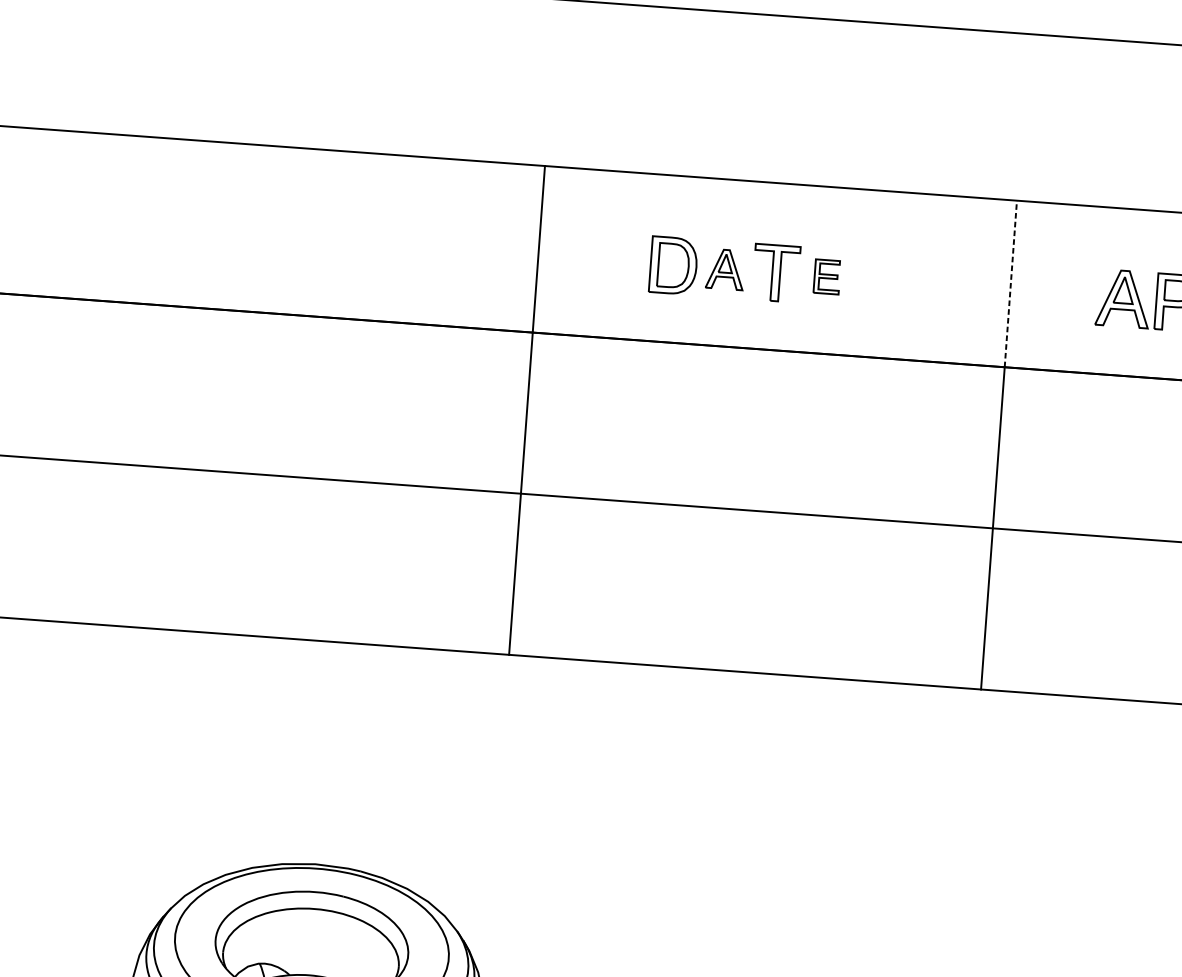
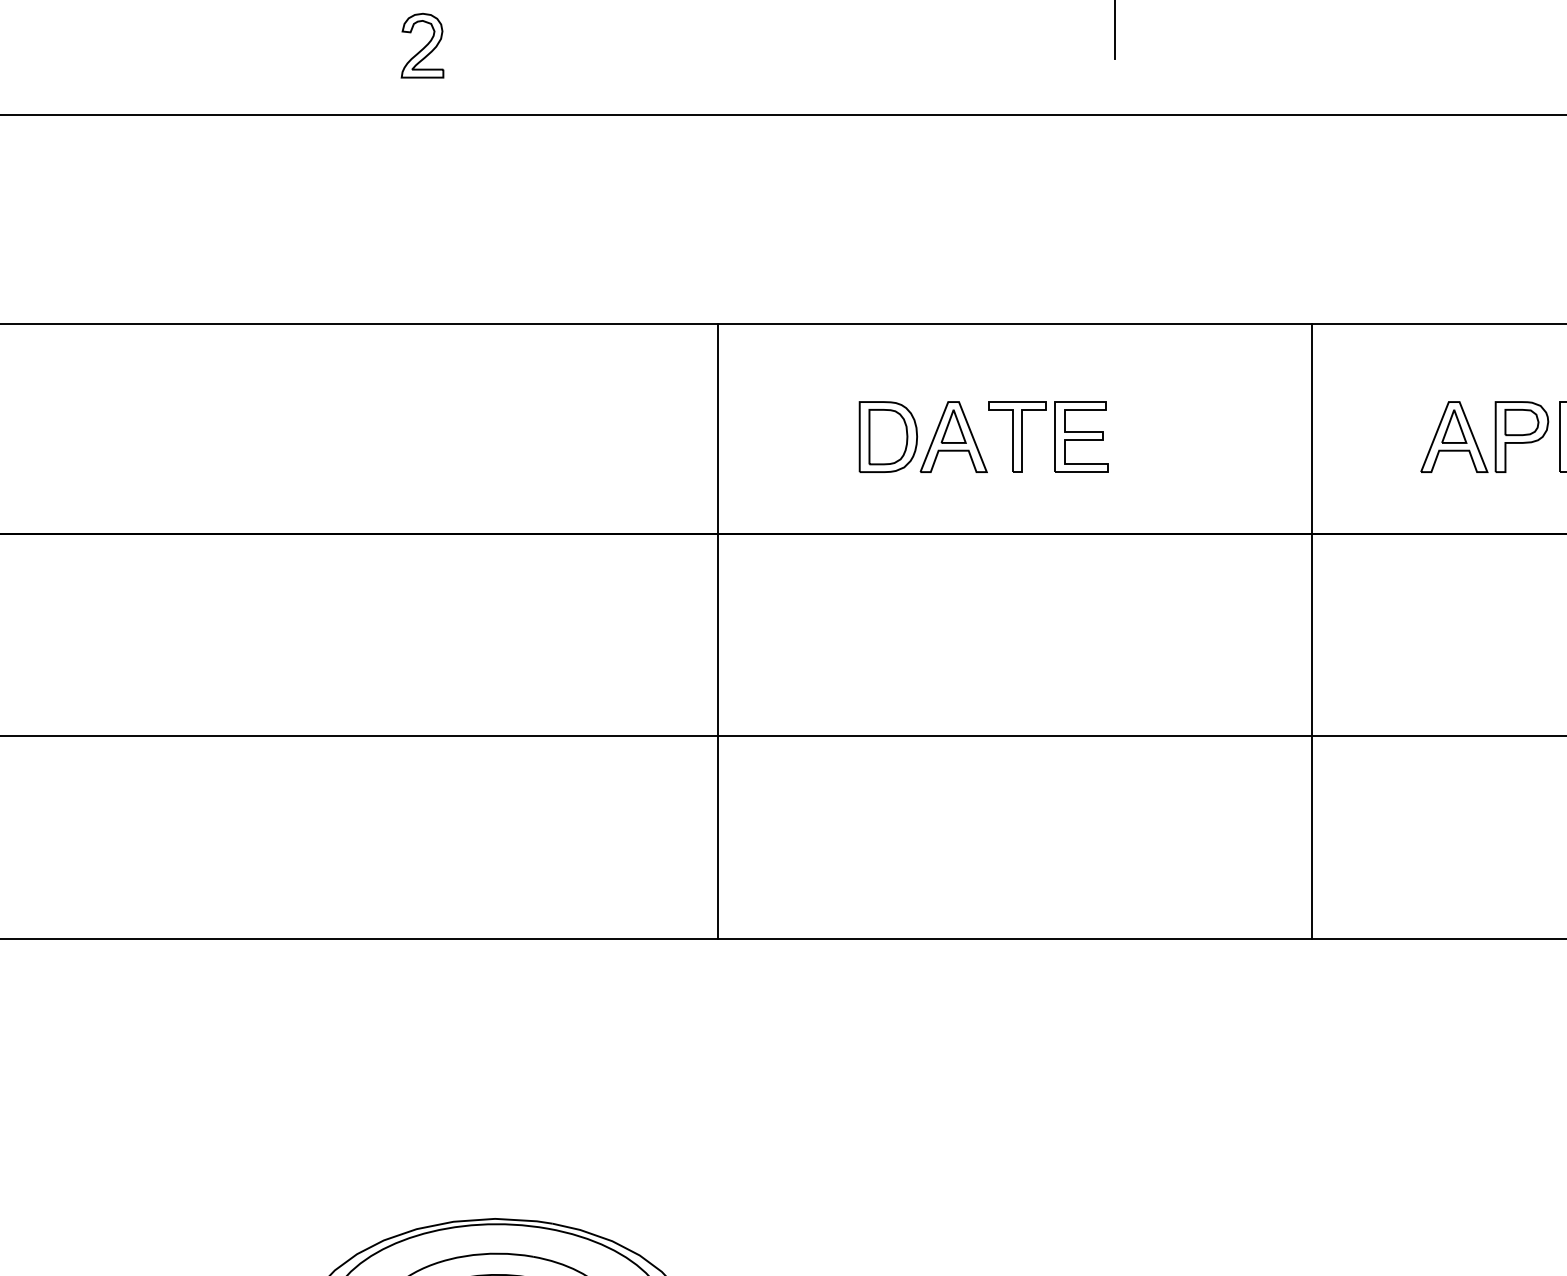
part: (725, 269) -> (953, 436), size x1.43
part: (827, 276) -> (1081, 436), size x1.67
line: (1011, 283) -> (1312, 428), dashed -> solid

